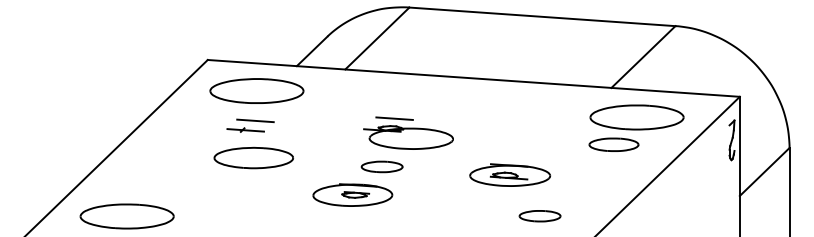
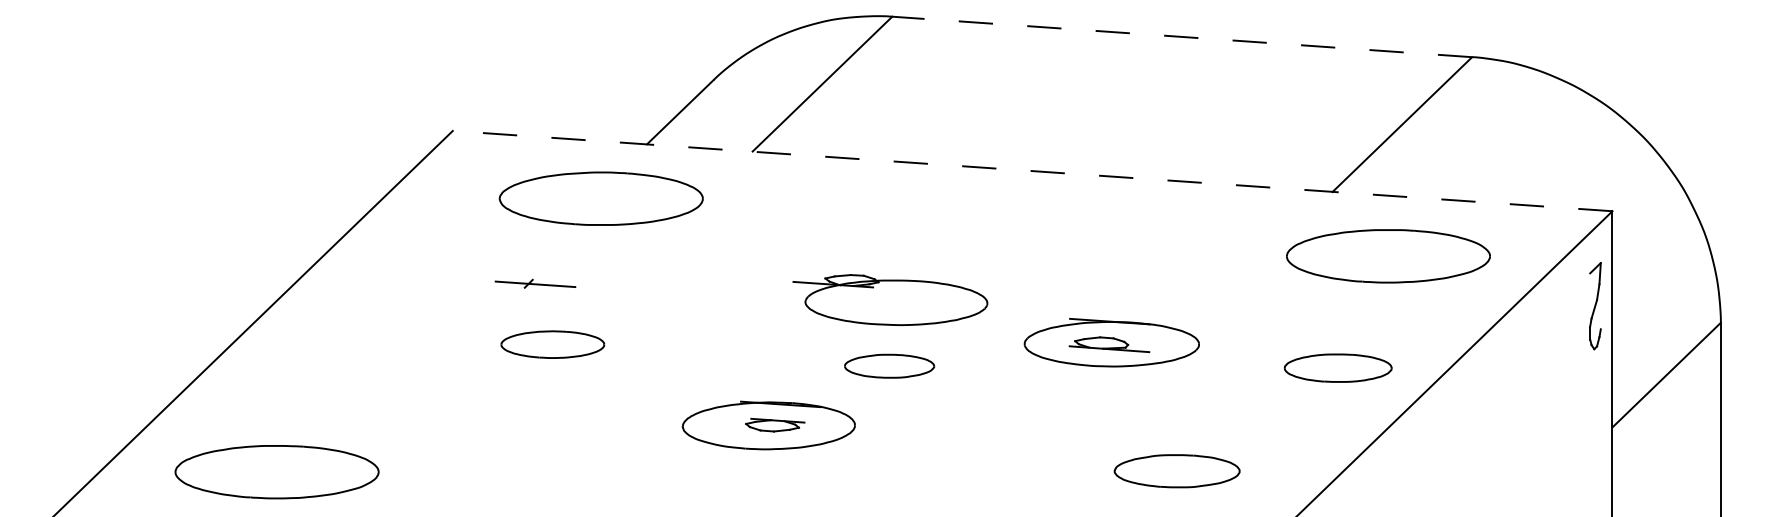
line: (541, 16) -> (1180, 36), solid -> dashed
line: (473, 78) -> (1031, 171), solid -> dashed
part: (256, 90) -> (600, 197), moved
line: (394, 118) -> (859, 258), removed
line: (255, 120) -> (556, 262), removed
part: (613, 144) -> (1337, 367), moved
part: (253, 157) -> (552, 343), size x0.6
part: (381, 166) -> (888, 365), moved
part: (510, 174) -> (1112, 341), moved
part: (539, 216) -> (1175, 472), size x1.4

